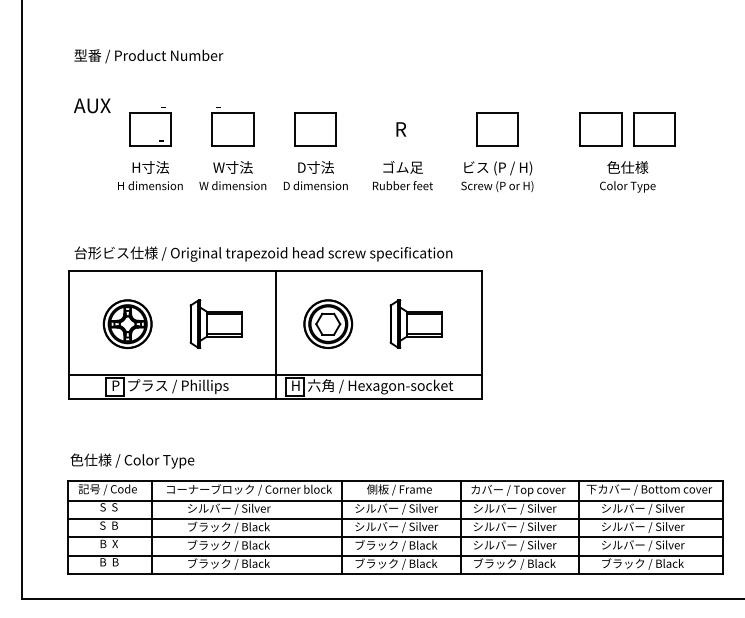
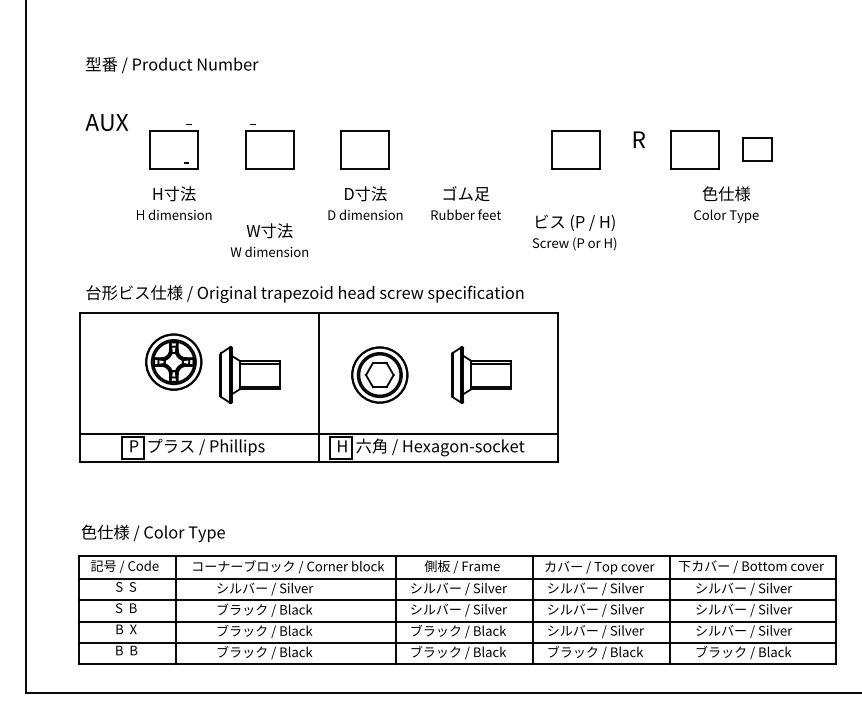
text: (400, 129) -> (638, 139), moved
part: (653, 129) -> (756, 149), size x0.6
text: (232, 175) -> (268, 239), moved
text: (497, 176) -> (574, 232), moved
part: (127, 323) -> (173, 361), moved

